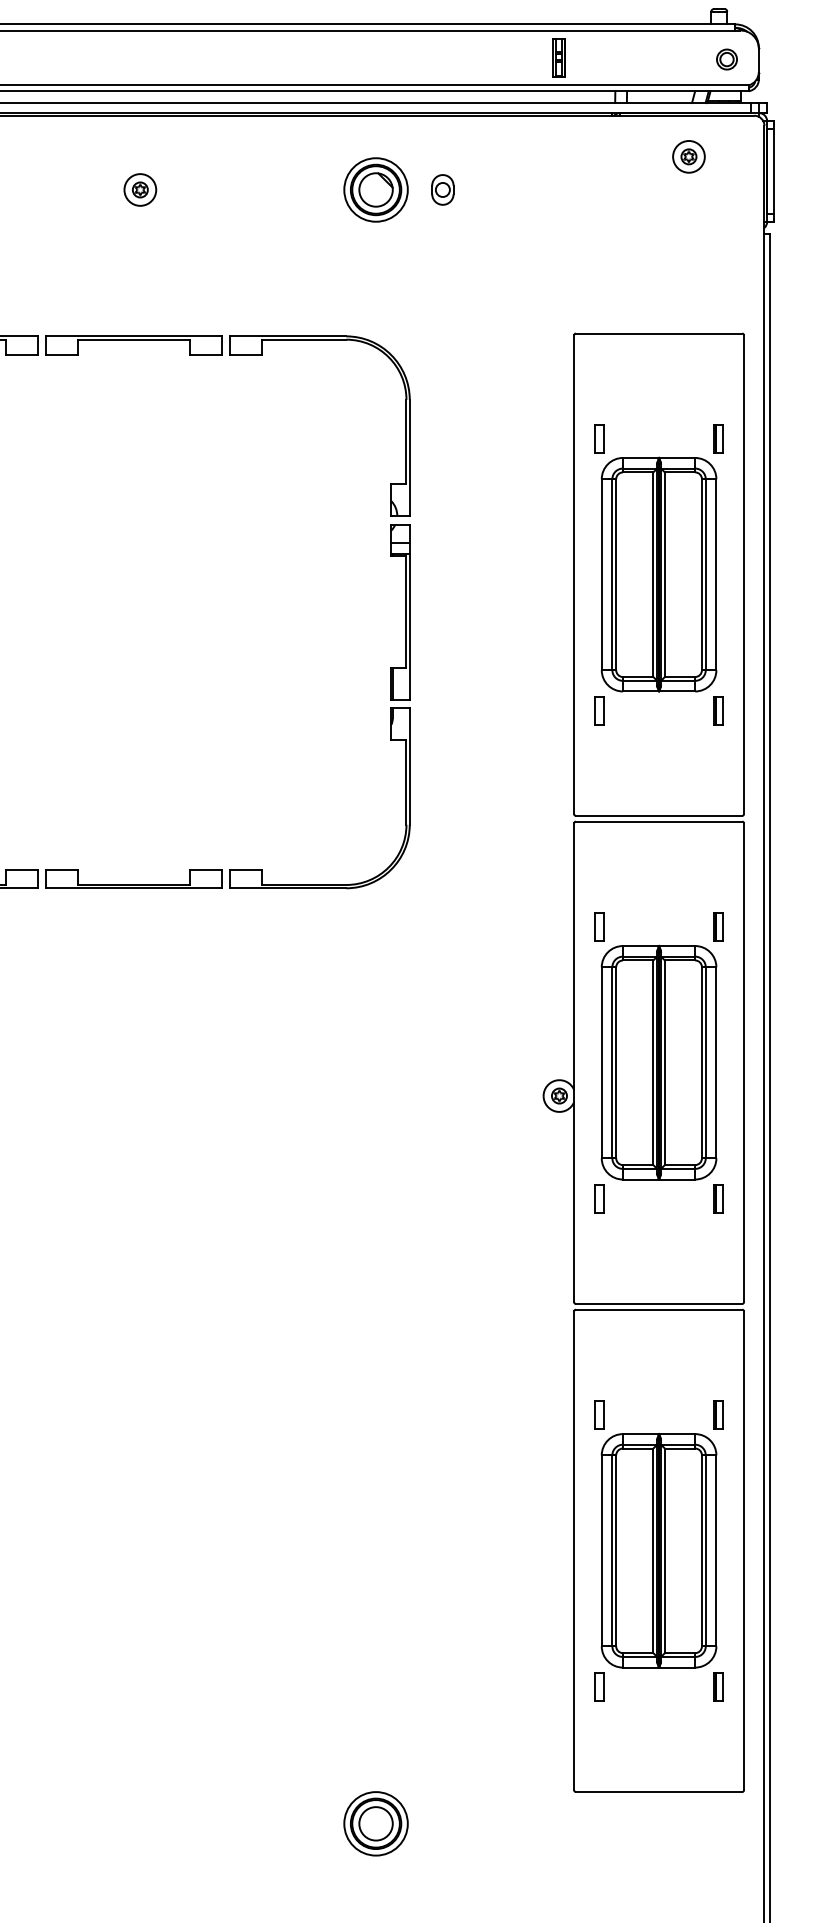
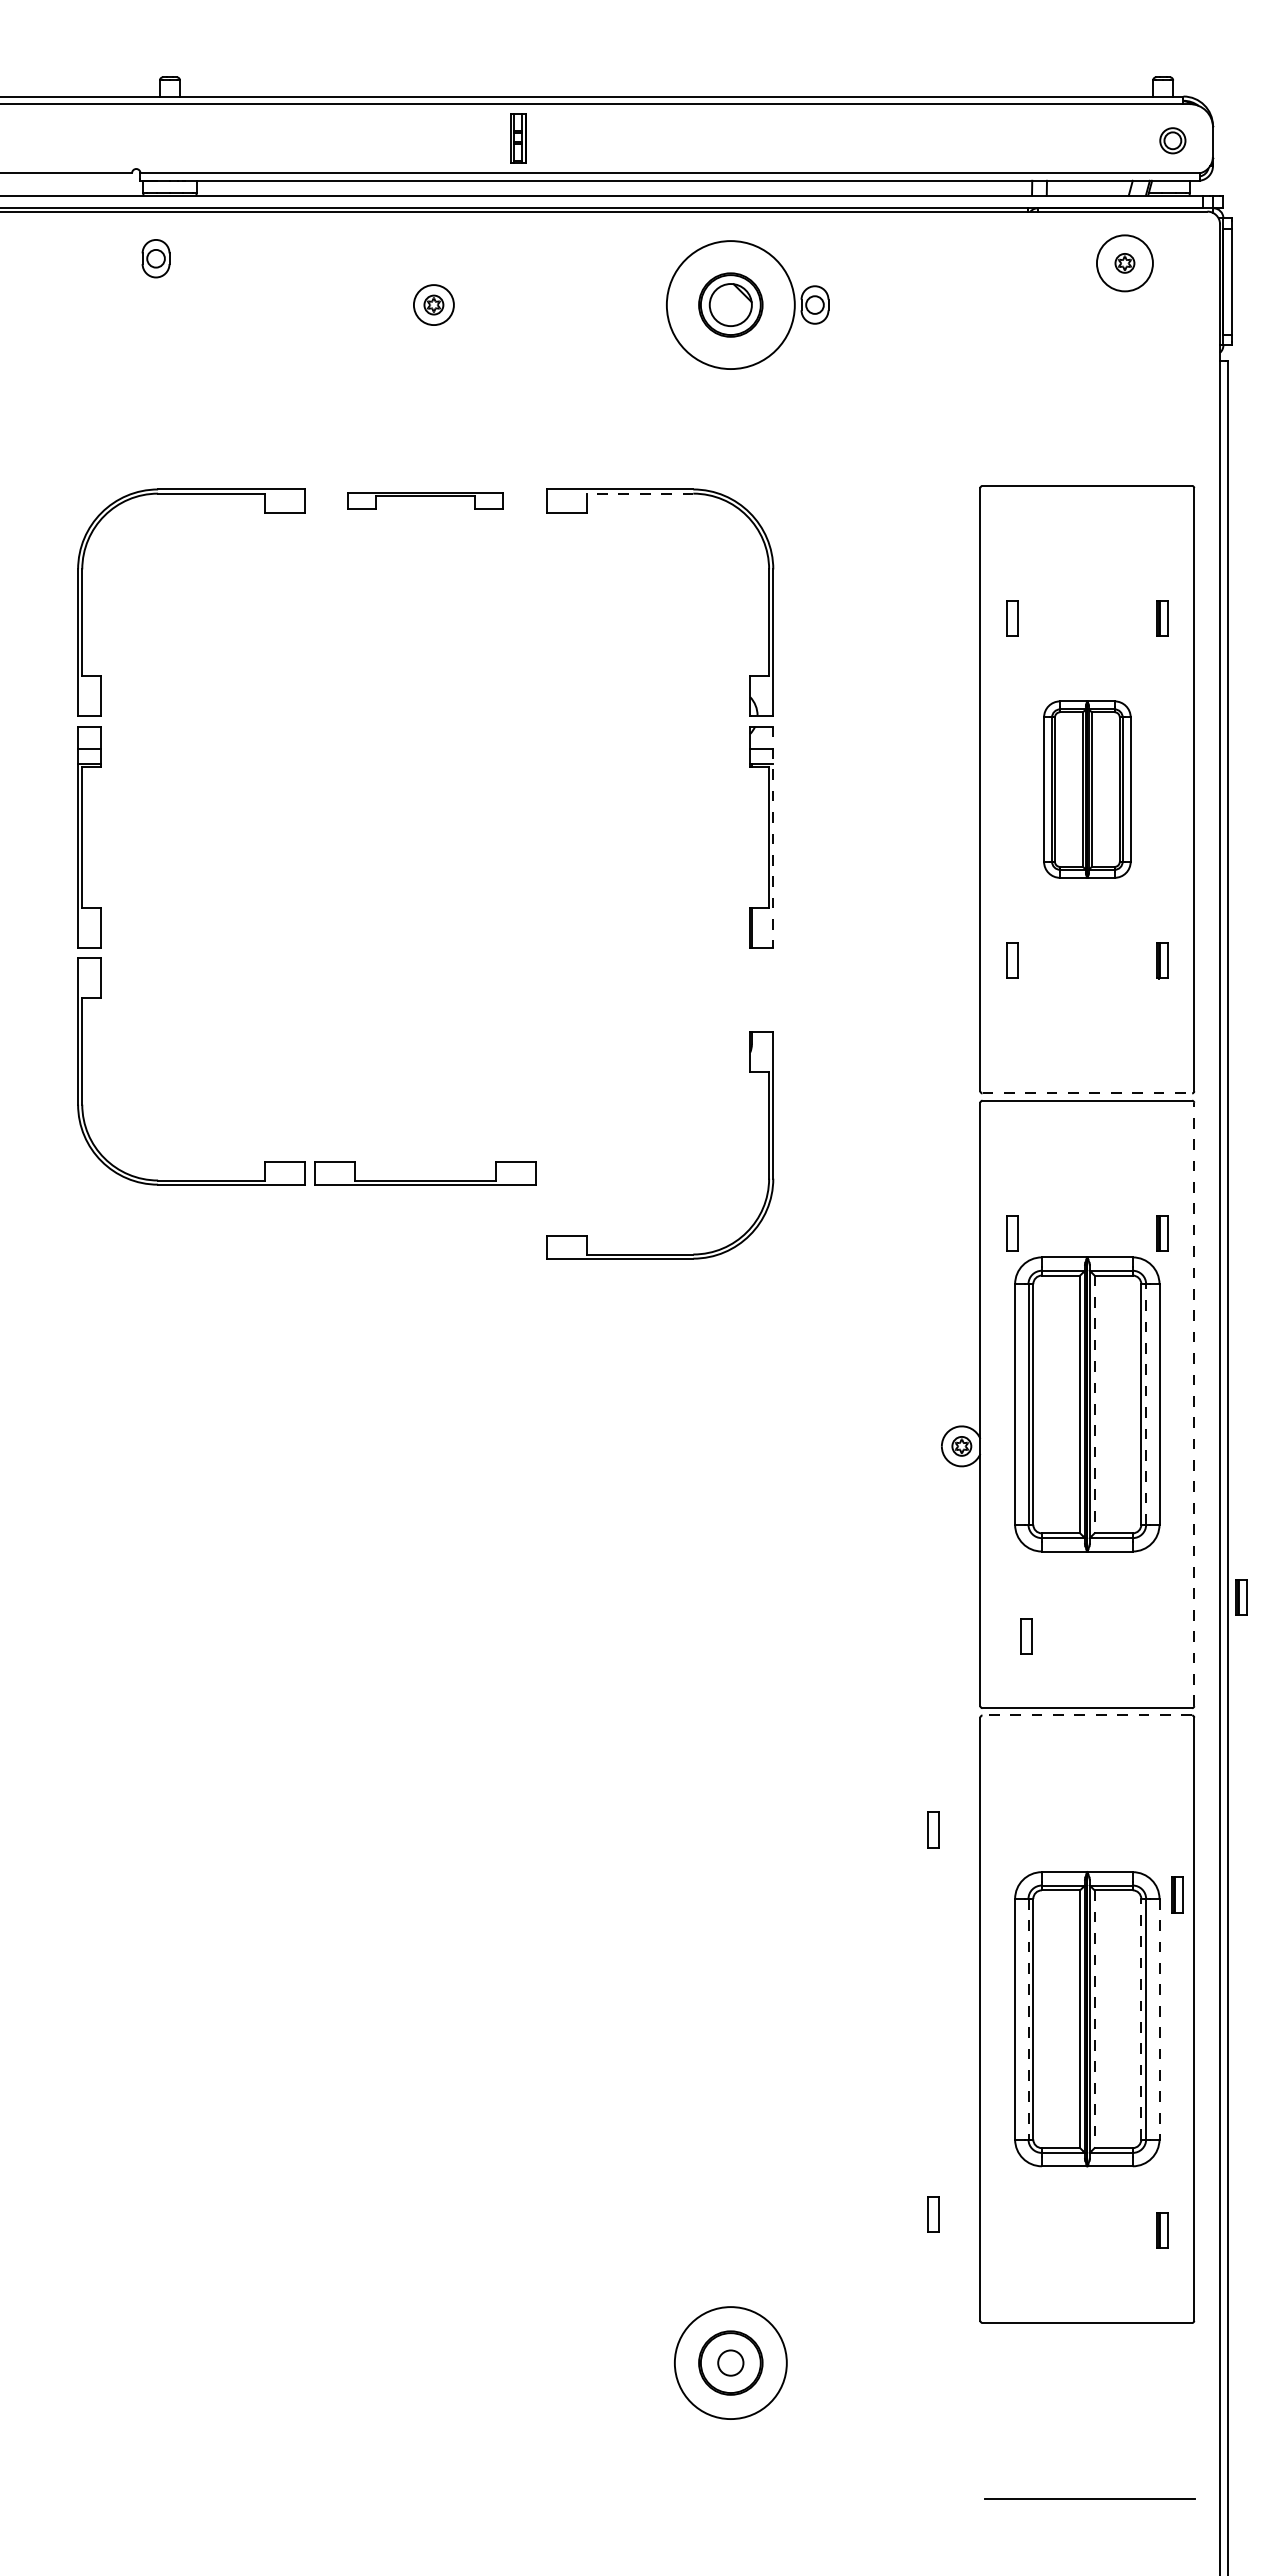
part: (559, 57) -> (518, 138), moved
circle: (688, 156) -> (1124, 263), size x1.4
circle: (375, 190) -> (730, 305), size x1.6
line: (303, 339) -> (639, 493), solid -> dashed
part: (133, 345) -> (425, 500), size x0.7
part: (659, 574) -> (1087, 789), size x0.6
line: (409, 612) -> (773, 837), solid -> dashed
part: (405, 798) -> (768, 1145), moved
line: (659, 815) -> (1087, 1093), solid -> dashed
line: (664, 1062) -> (1094, 1404), solid -> dashed
line: (706, 1062) -> (1146, 1403), solid -> dashed
line: (744, 1062) -> (1194, 1404), solid -> dashed
part: (599, 1198) -> (1026, 1636), moved
part: (718, 1198) -> (1241, 1597), moved
line: (659, 1309) -> (1087, 1715), solid -> dashed
part: (599, 1414) -> (933, 1829), moved
part: (718, 1414) -> (1177, 1894), moved
line: (702, 1550) -> (1141, 2018), solid -> dashed
line: (612, 1551) -> (1028, 2019), solid -> dashed
line: (664, 1551) -> (1094, 2019), solid -> dashed
line: (716, 1551) -> (1159, 2019), solid -> dashed
part: (599, 1686) -> (933, 2214), moved
part: (718, 1686) -> (1162, 2230), moved
circle: (375, 1824) -> (730, 2363), size x0.6
circle: (375, 1824) -> (730, 2363), size x1.4

